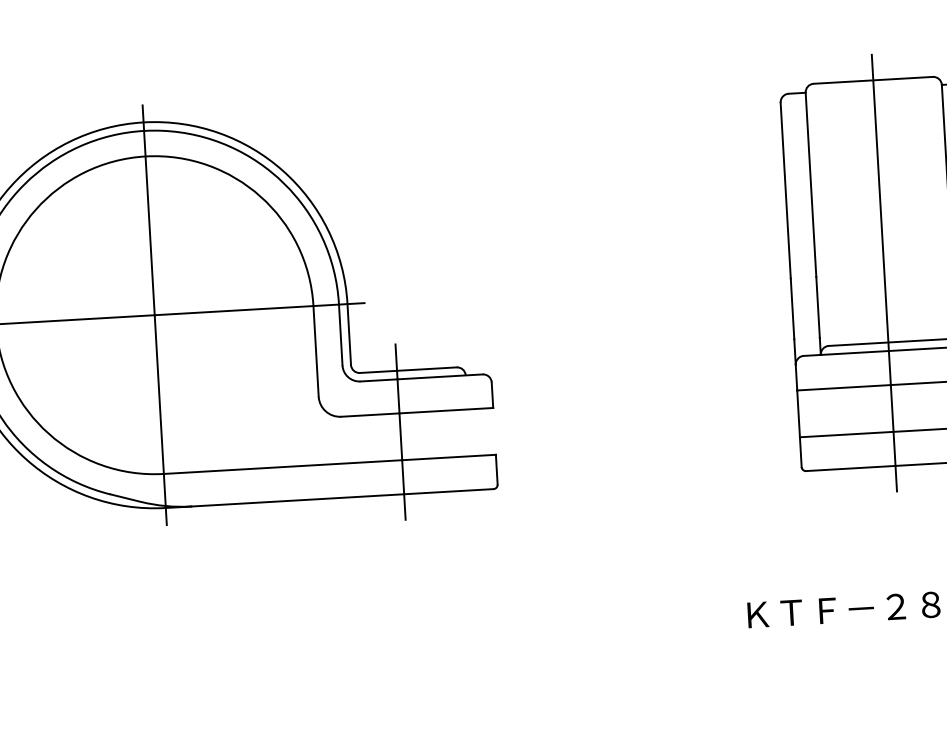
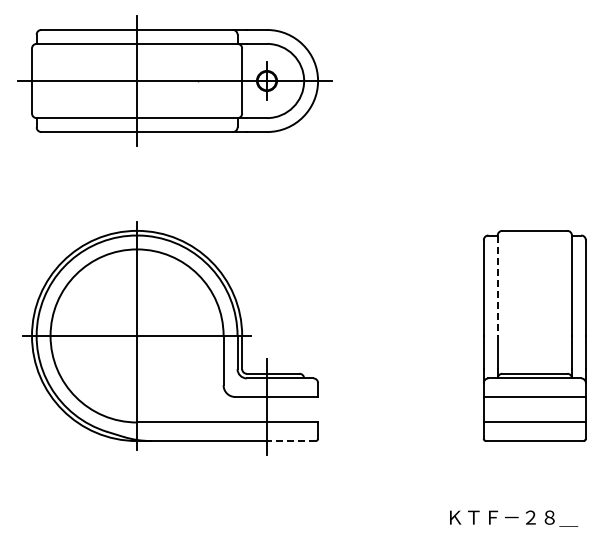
line: (810, 186) -> (497, 286), solid -> dashed
line: (883, 272) -> (534, 335), removed
line: (447, 492) -> (290, 441), solid -> dashed

